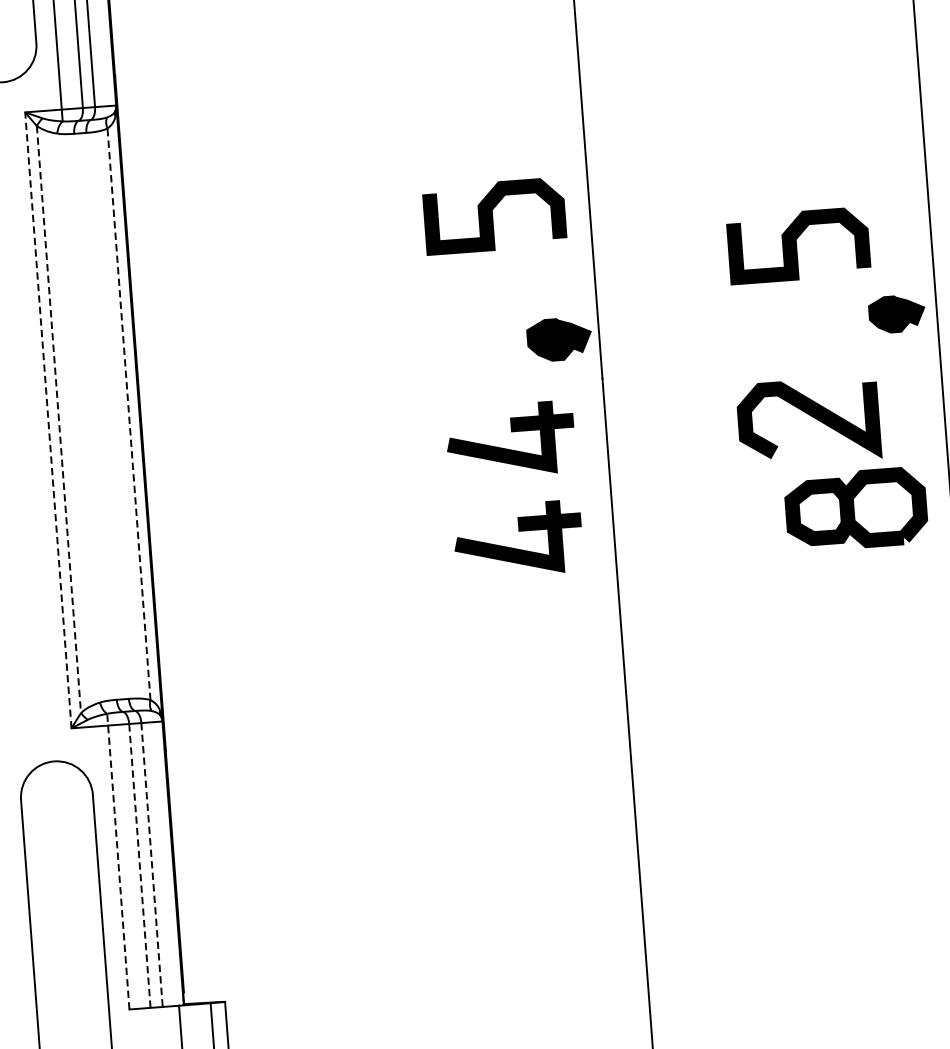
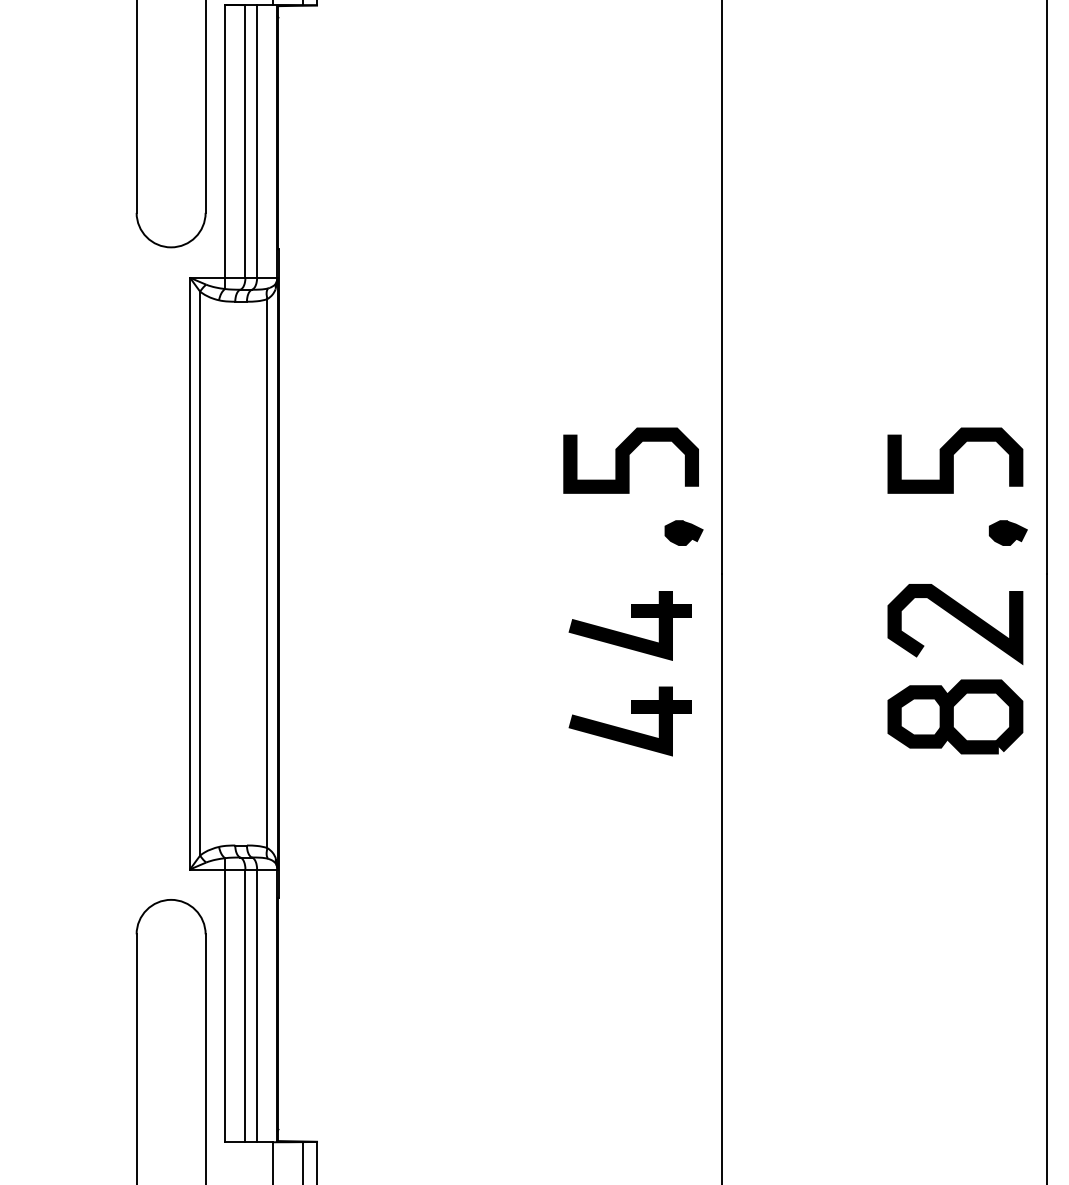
curve: (493, 216) -> (629, 460), moved
curve: (796, 245) -> (953, 460), moved
part: (896, 313) -> (1007, 532), size x0.71
part: (558, 338) -> (683, 532), size x0.62
line: (129, 414) -> (267, 573), dashed -> solid
curve: (810, 416) -> (957, 619), moved
line: (48, 420) -> (190, 573), dashed -> solid
line: (59, 420) -> (200, 574), dashed -> solid
line: (118, 860) -> (225, 999), dashed -> solid
line: (139, 865) -> (245, 1005), dashed -> solid
line: (152, 865) -> (257, 1006), dashed -> solid

